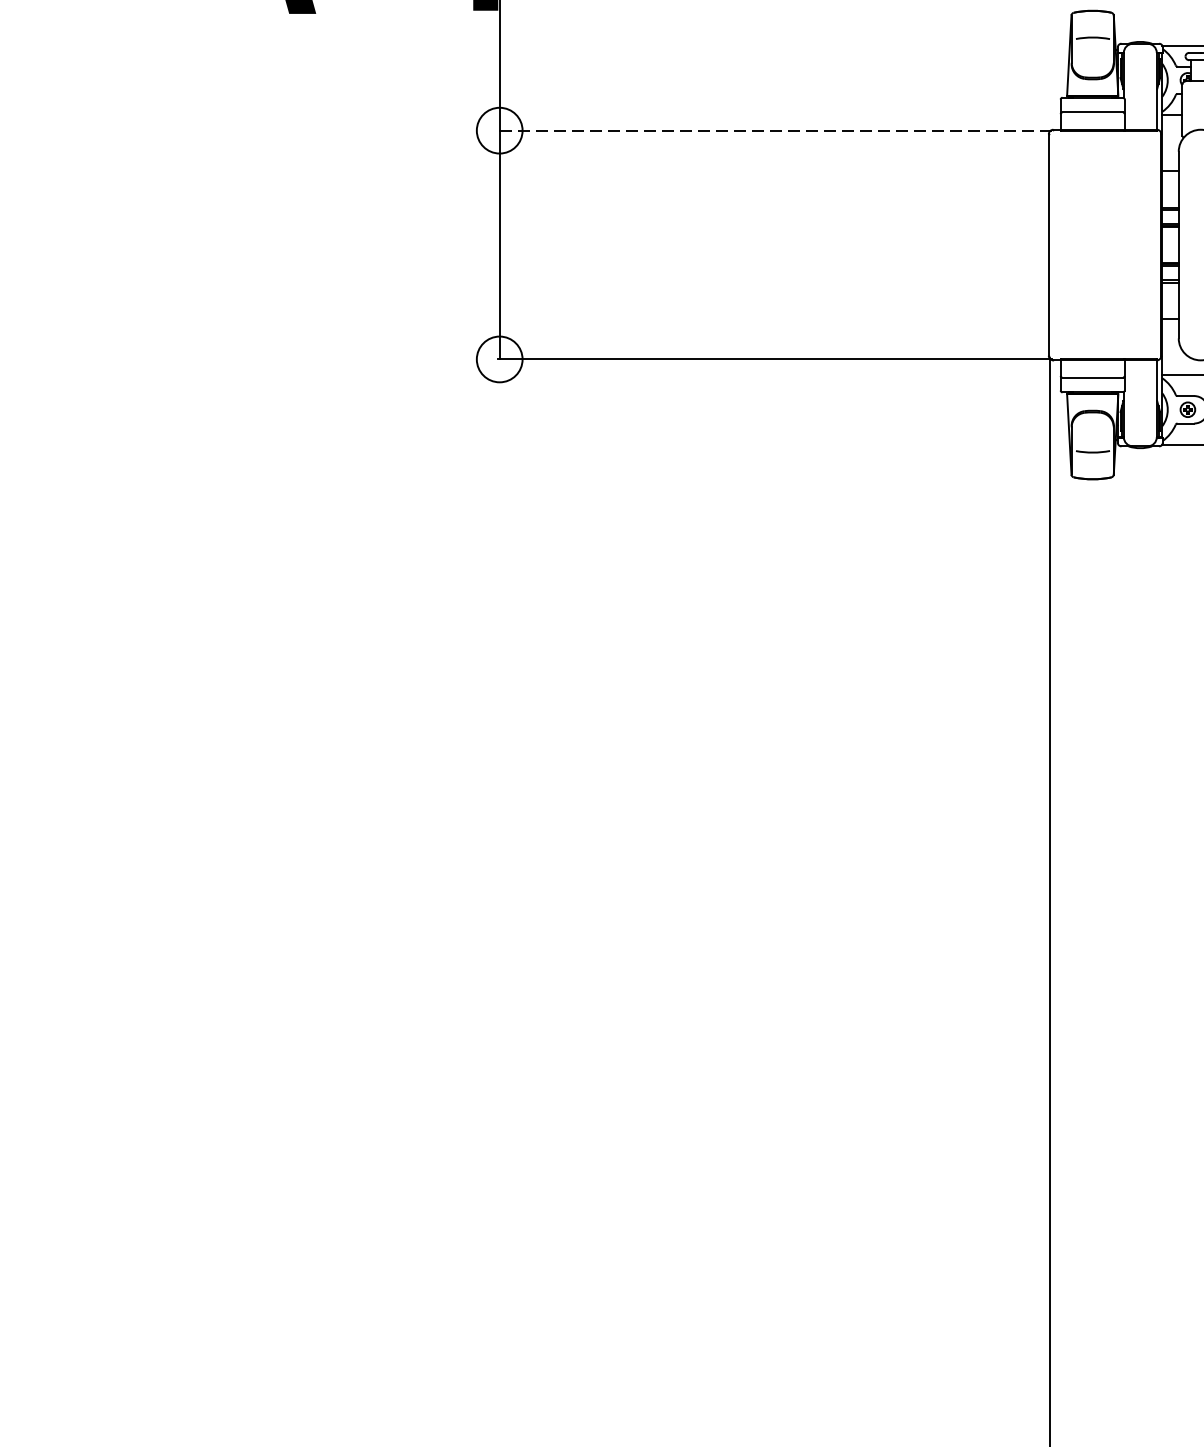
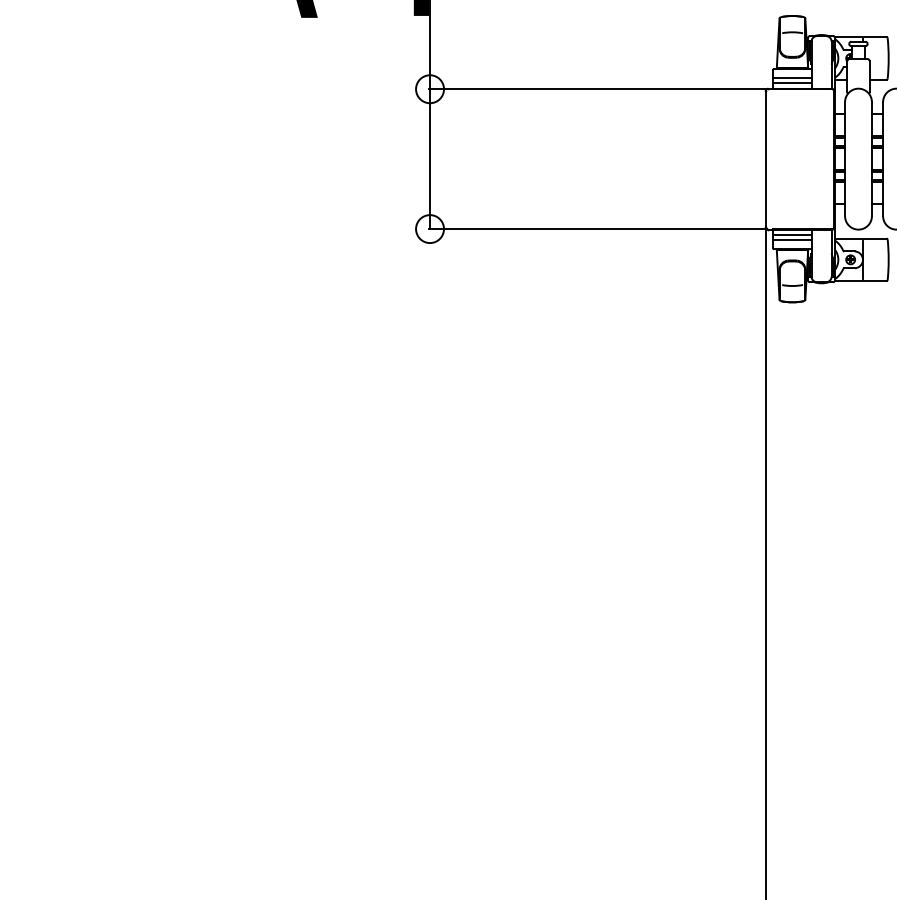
line: (1092, 121) -> (792, 83), added
line: (773, 131) -> (597, 89), dashed -> solid
line: (1092, 369) -> (792, 235), added

